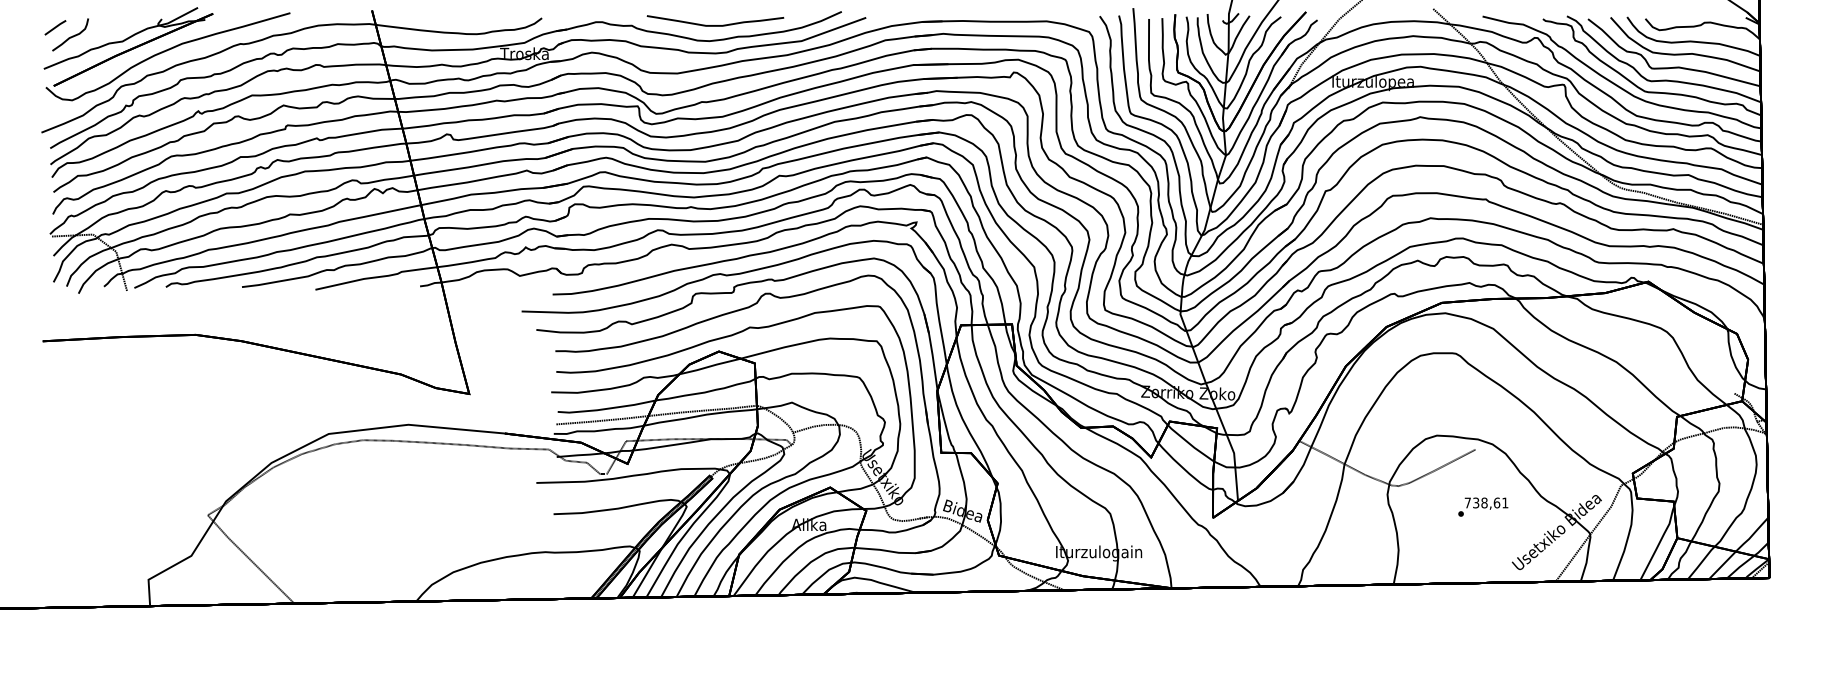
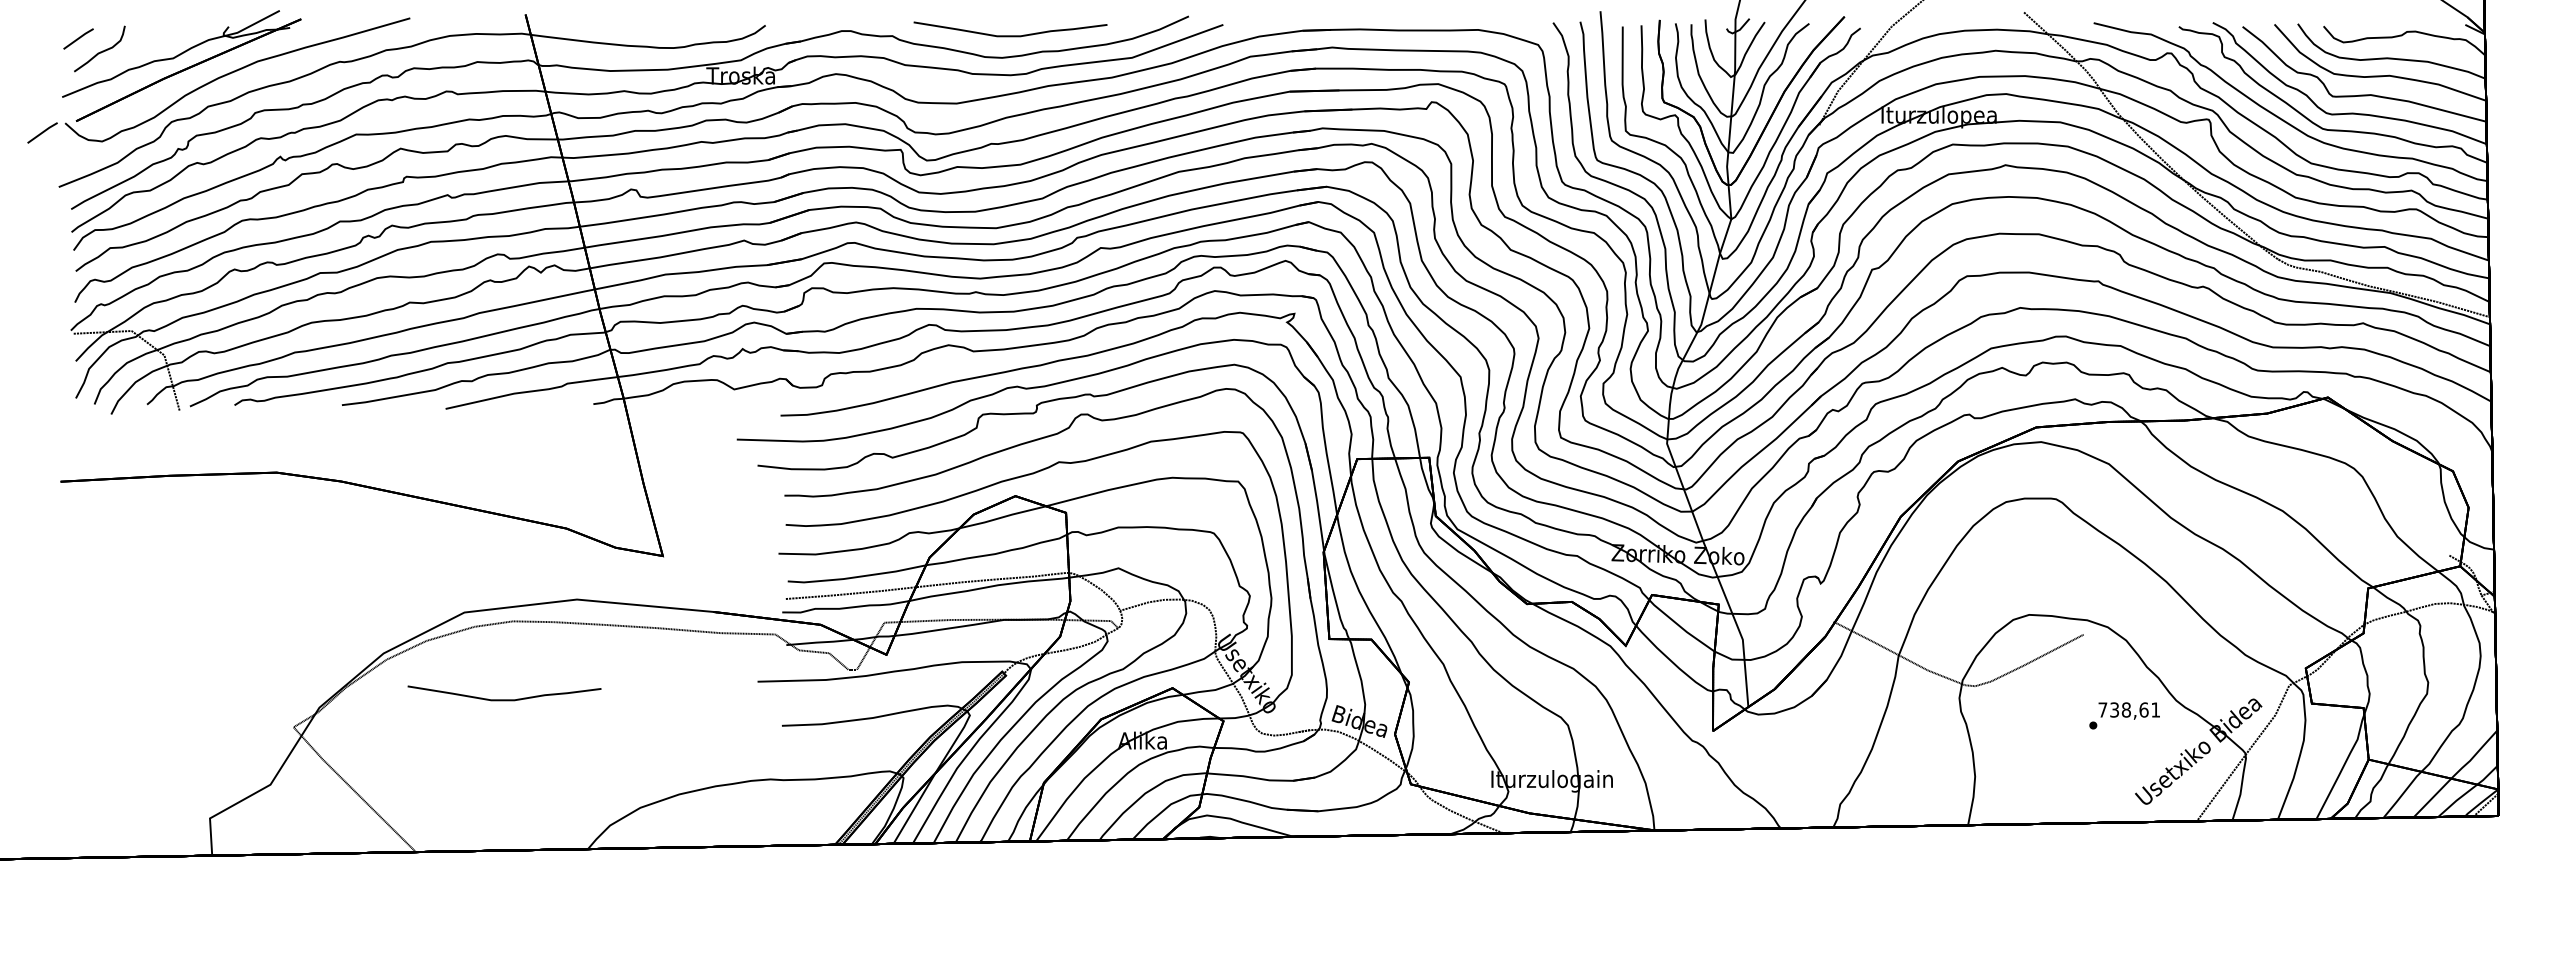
line: (29, 94) -> (42, 132), added
curve: (357, 495) -> (504, 699), added
text: (1483, 506) -> (2124, 715), moved

